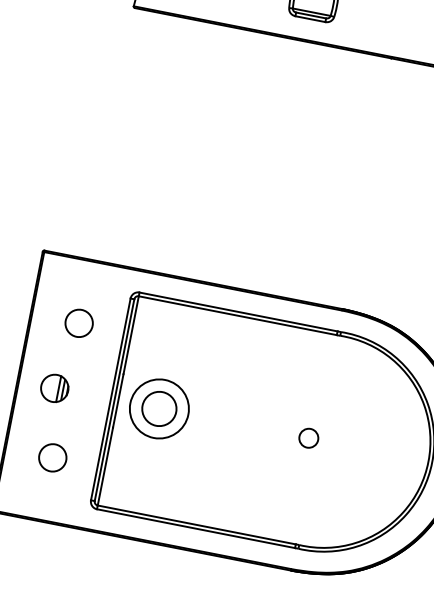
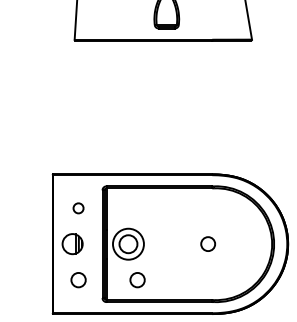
circle: (78, 323) -> (78, 208), size x0.7
part: (54, 388) -> (72, 244), size x1.4
circle: (309, 438) -> (208, 244), size x1.4
circle: (162, 480) -> (137, 280), added

